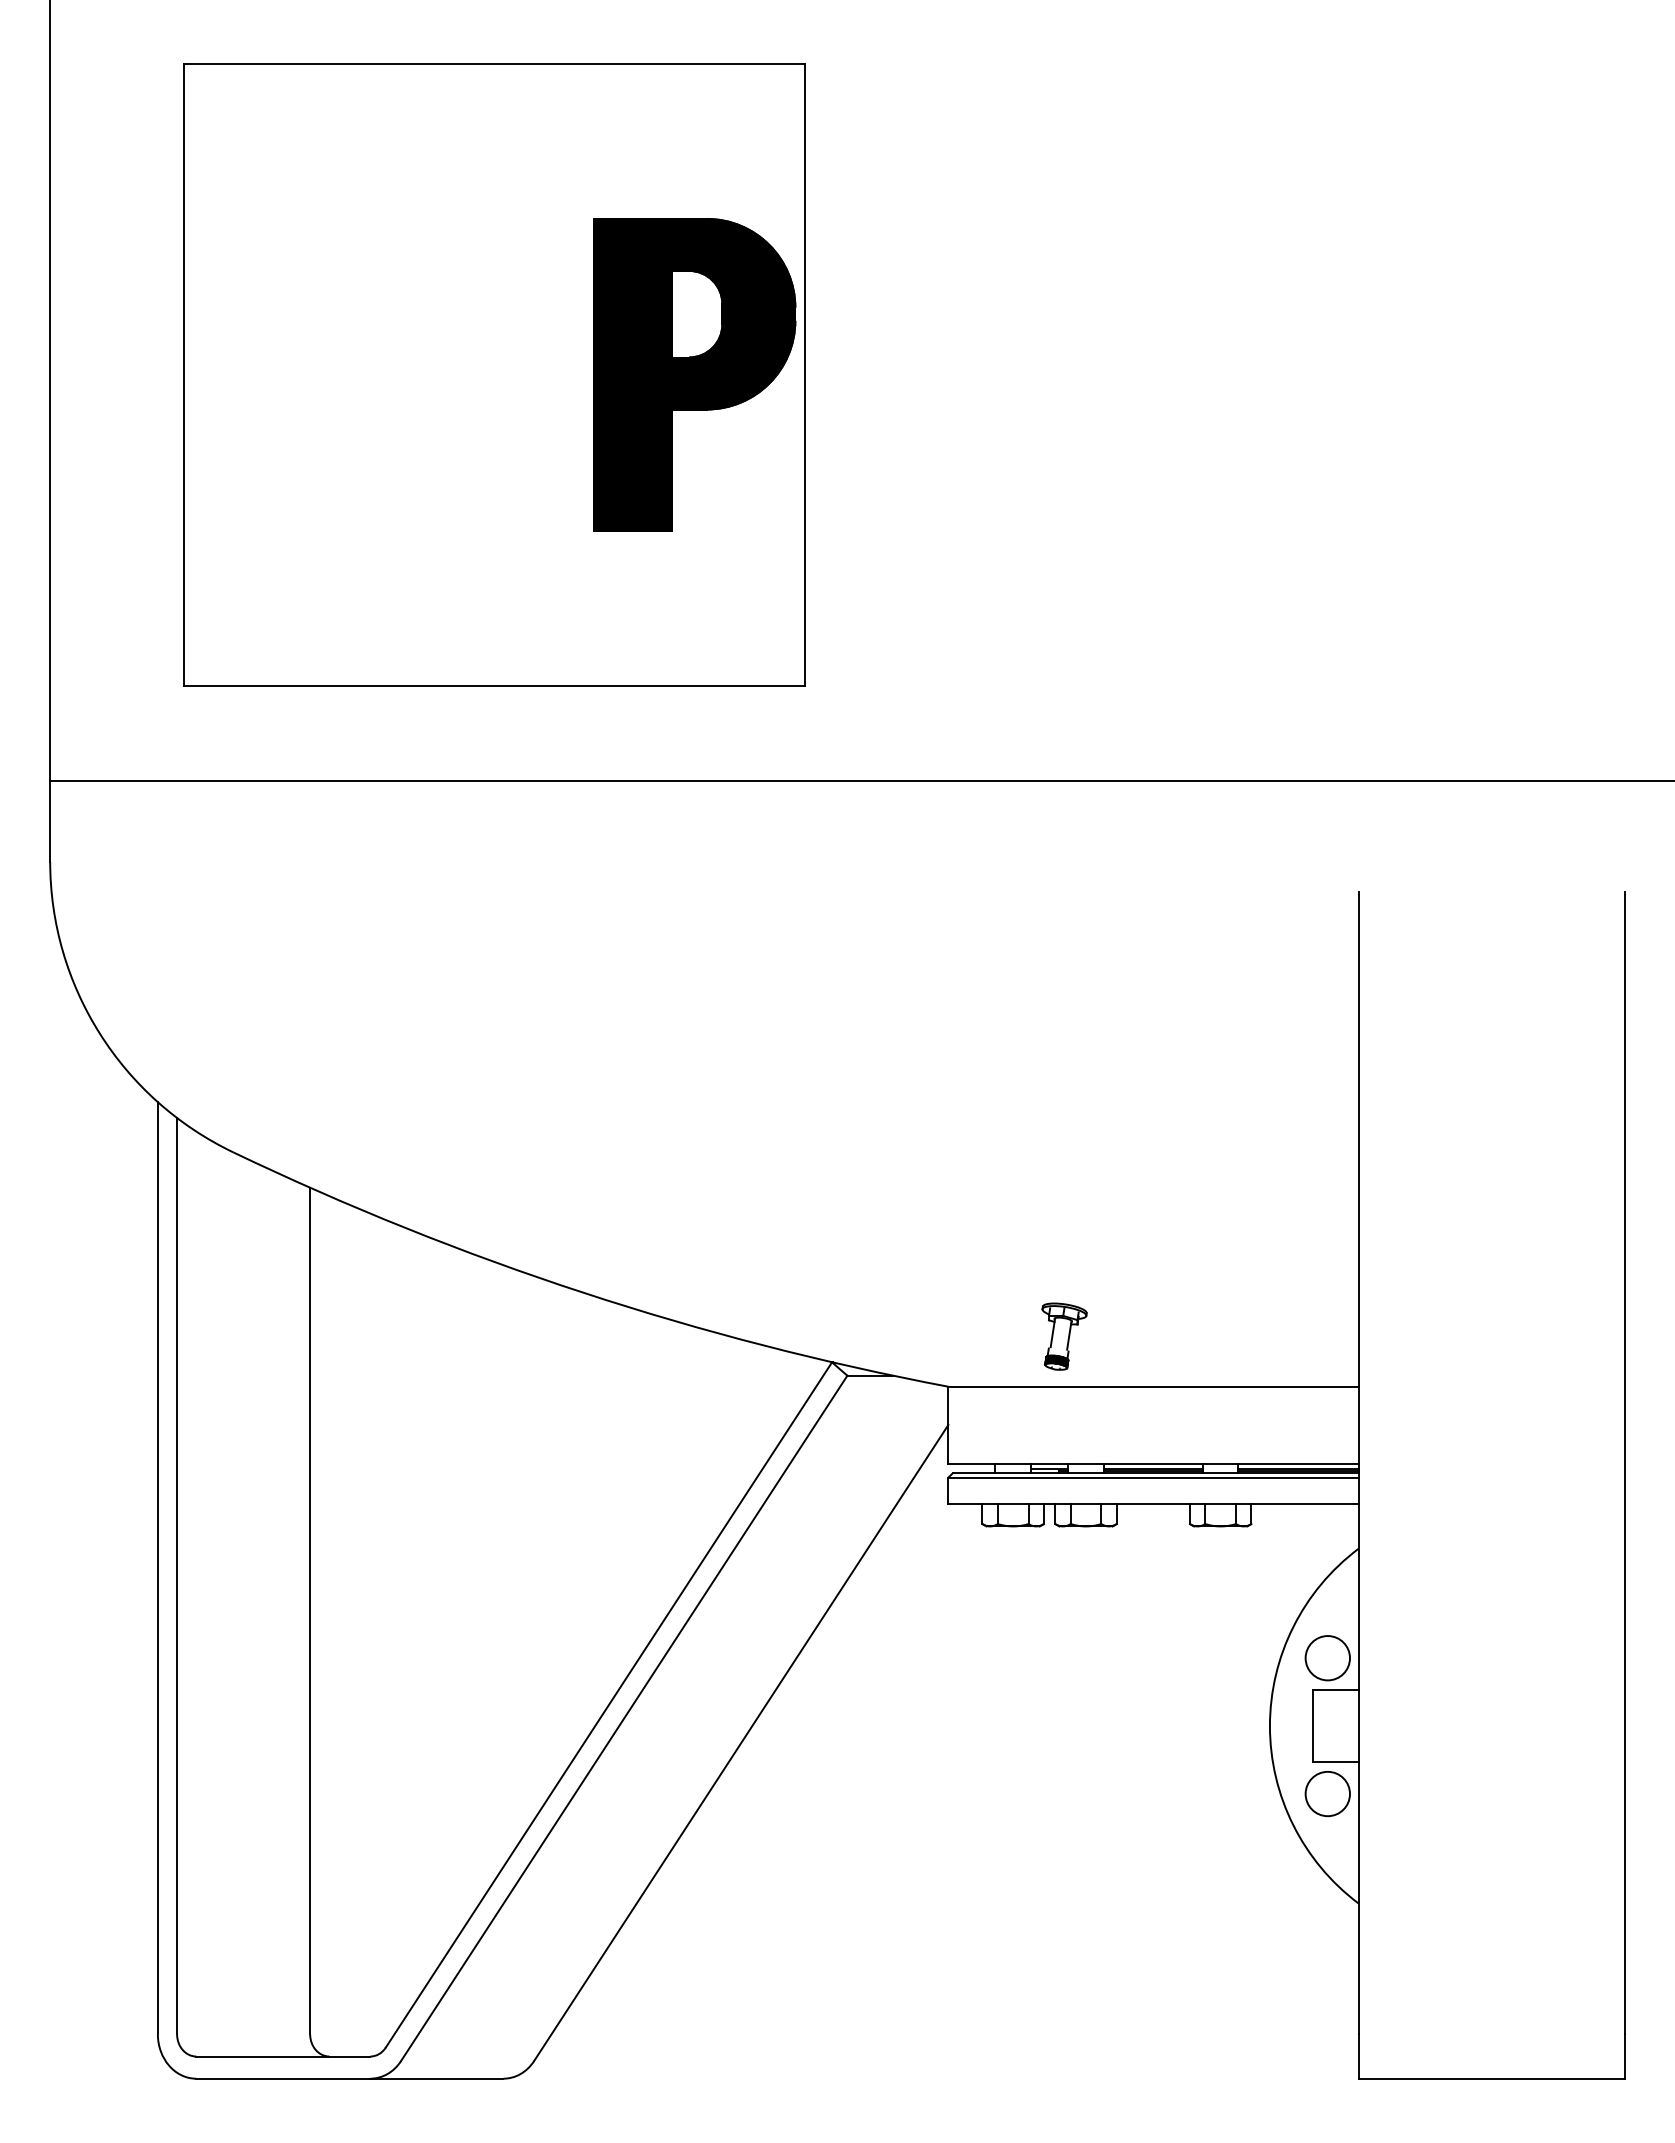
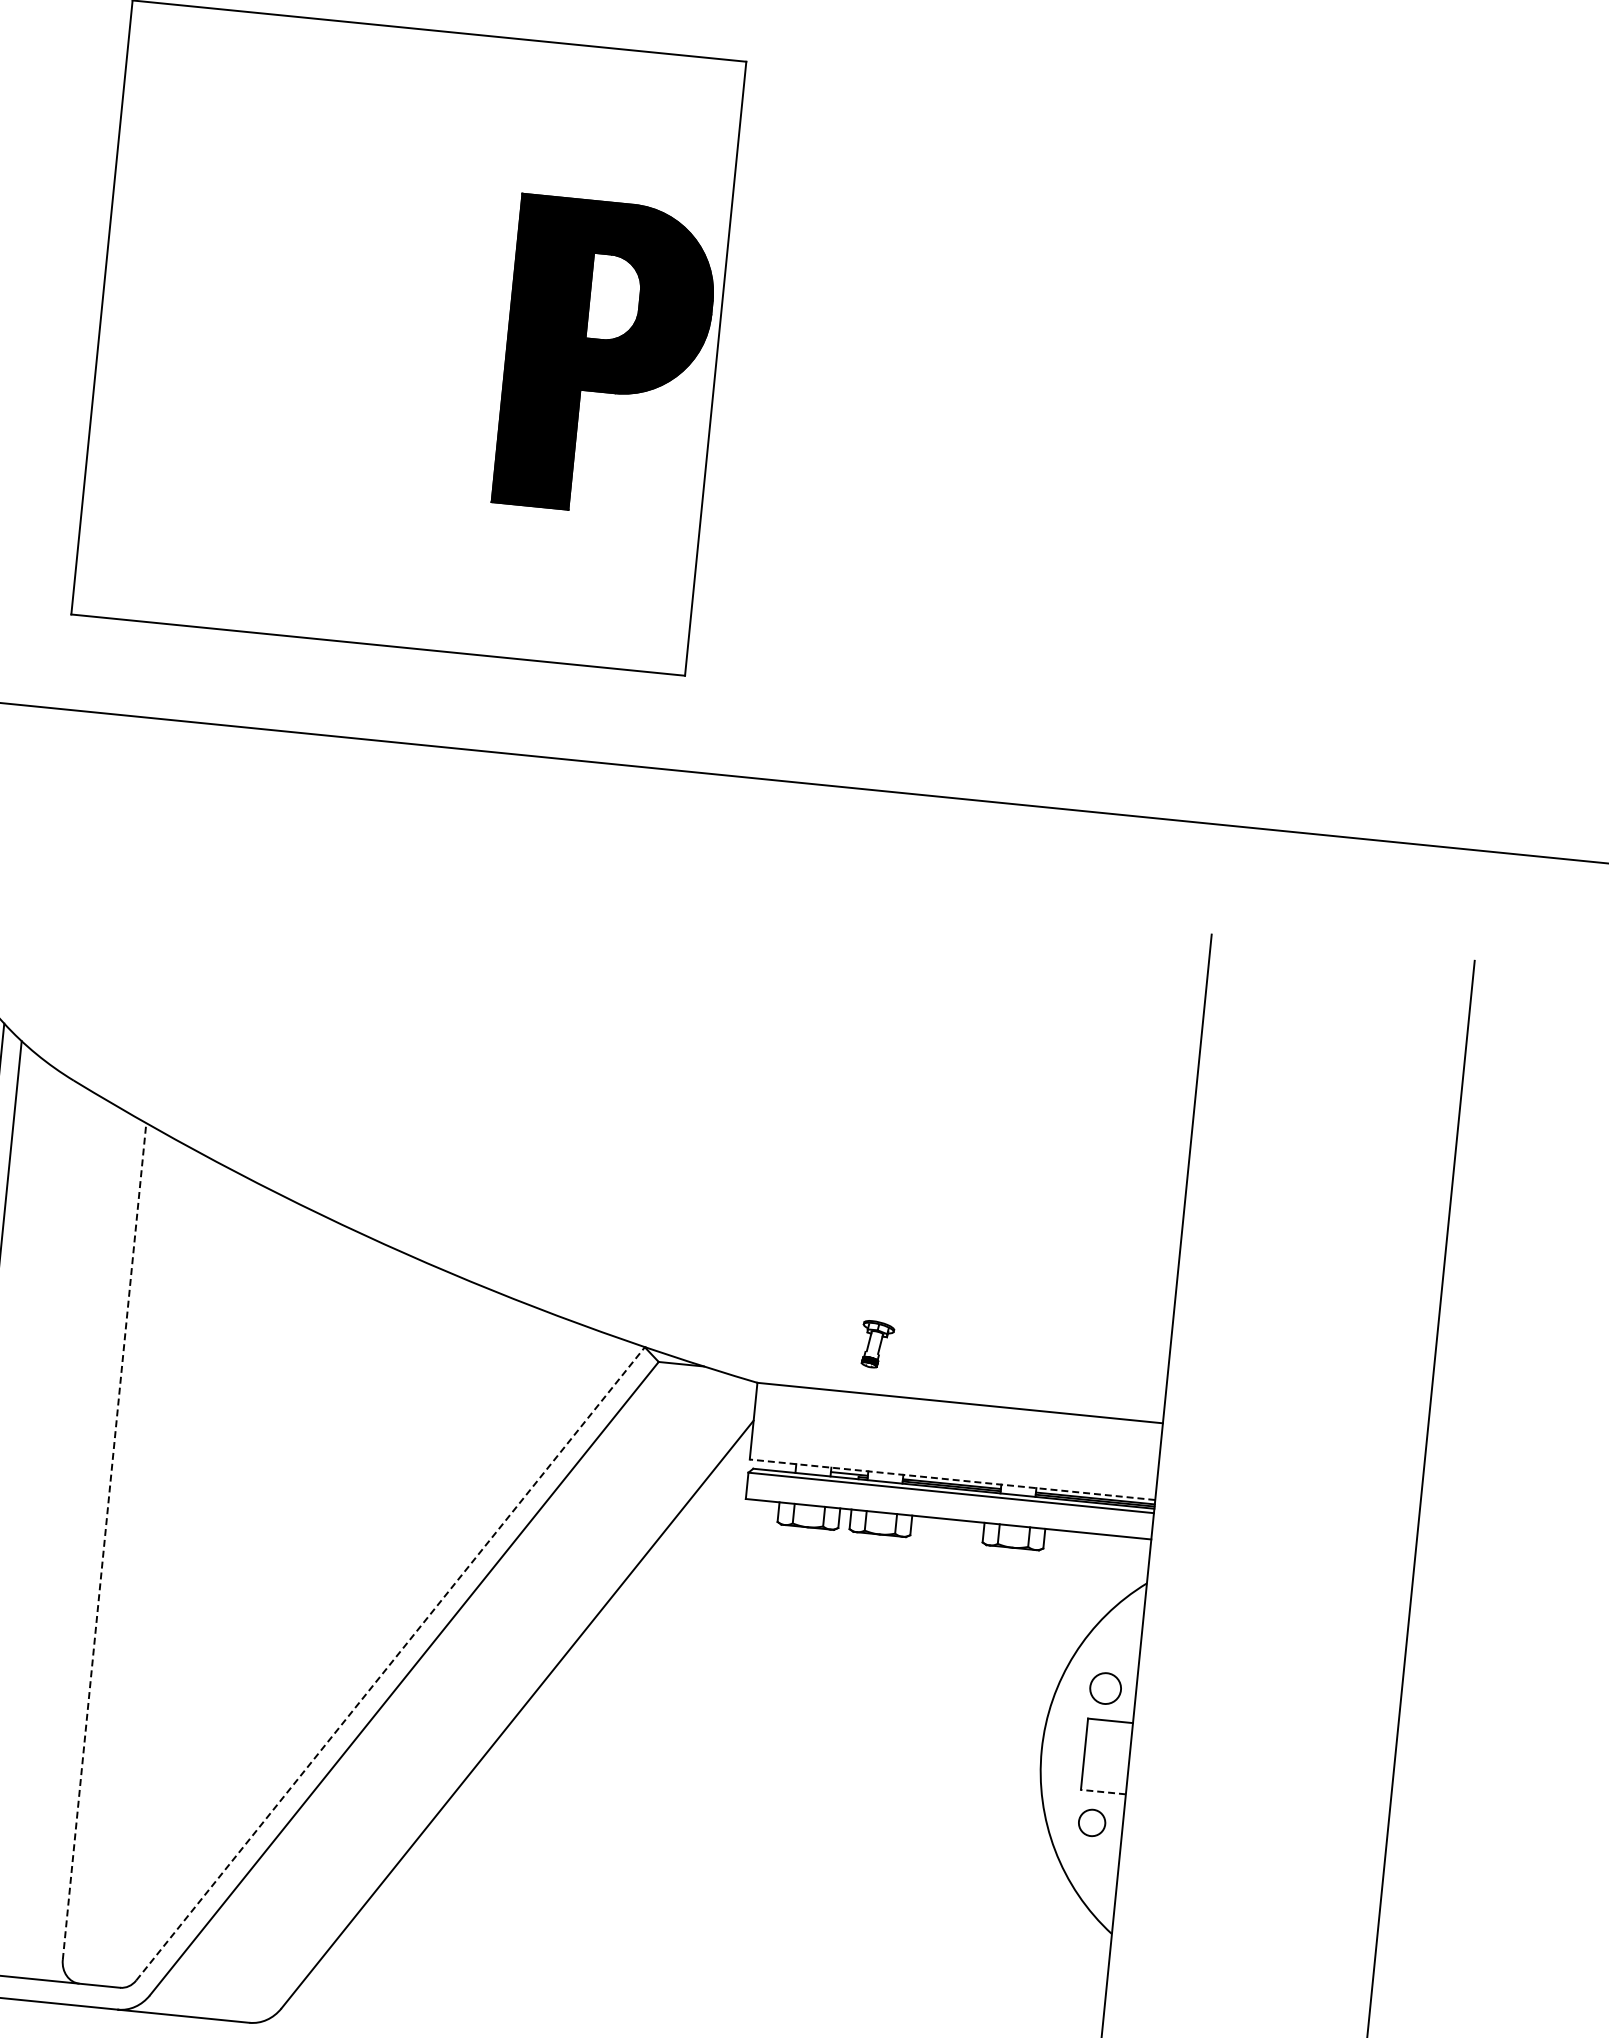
part: (1064, 1336) -> (877, 1344), size x0.7
line: (1153, 1464) -> (952, 1479), solid -> dashed
line: (310, 1610) -> (104, 1541), solid -> dashed
circle: (1327, 1658) -> (1105, 1688), size x0.7
line: (608, 1705) -> (390, 1664), solid -> dashed
line: (1335, 1762) -> (1102, 1792), solid -> dashed
circle: (1327, 1794) -> (1091, 1823), size x0.6

